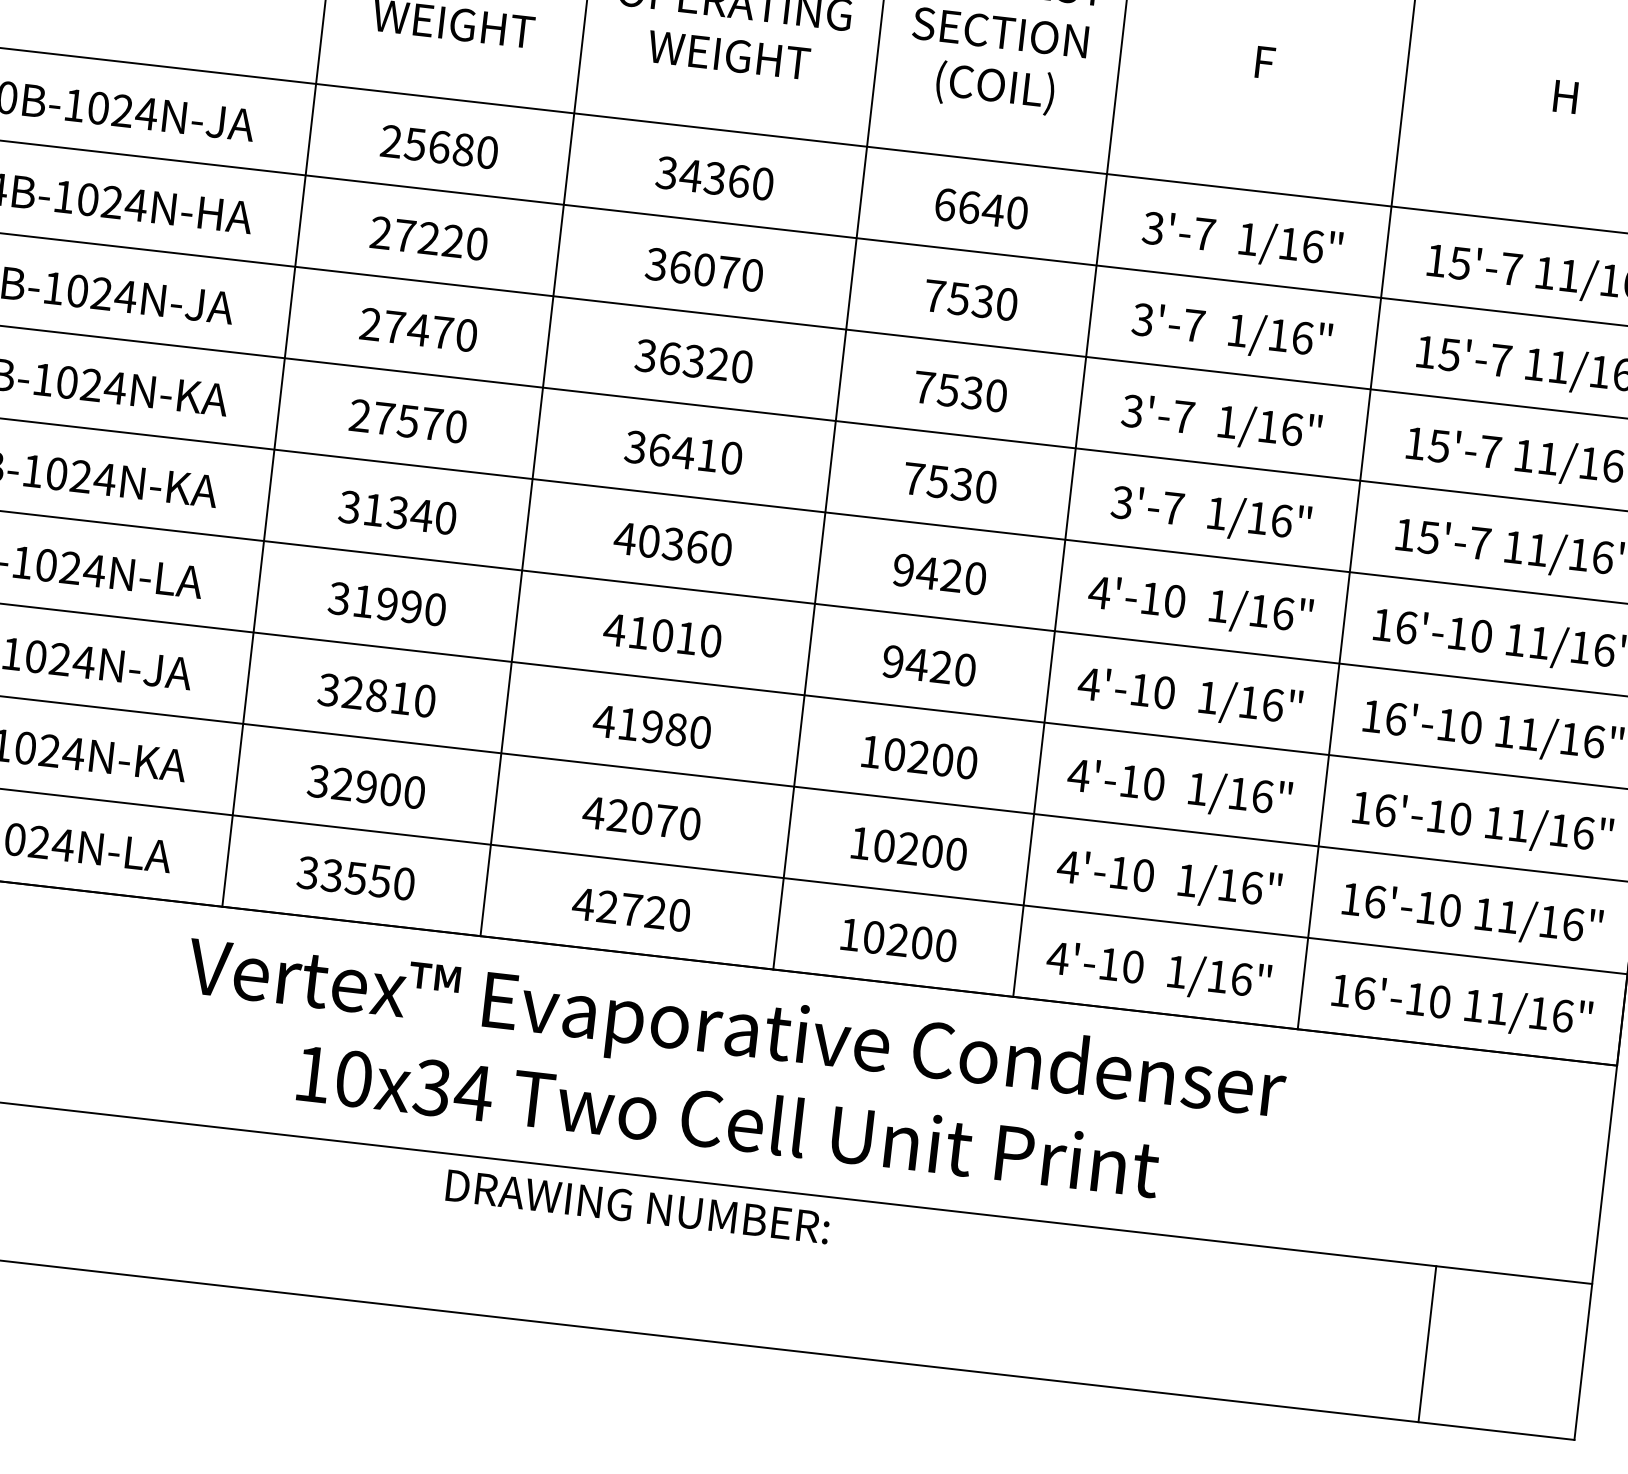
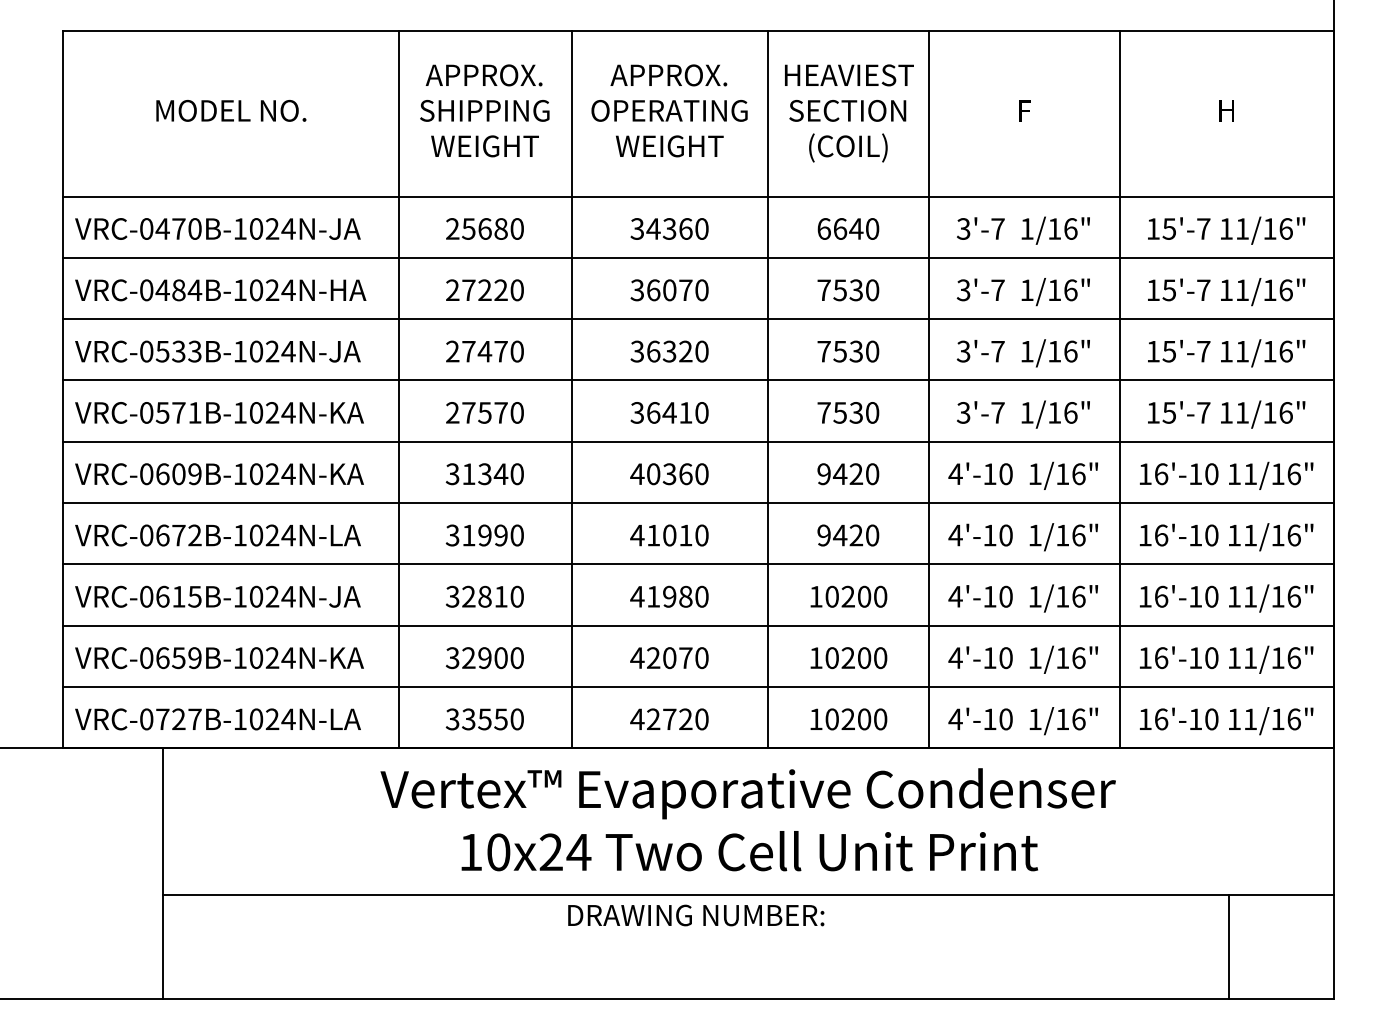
text: (431, 1088) -> (550, 852), 10x34 -> 10x24

